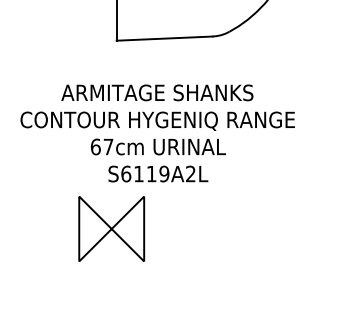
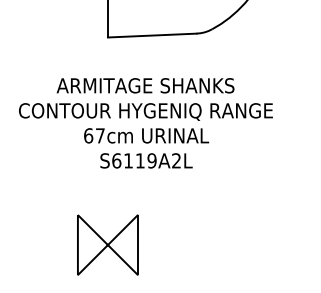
part: (111, 228) -> (107, 244), moved

